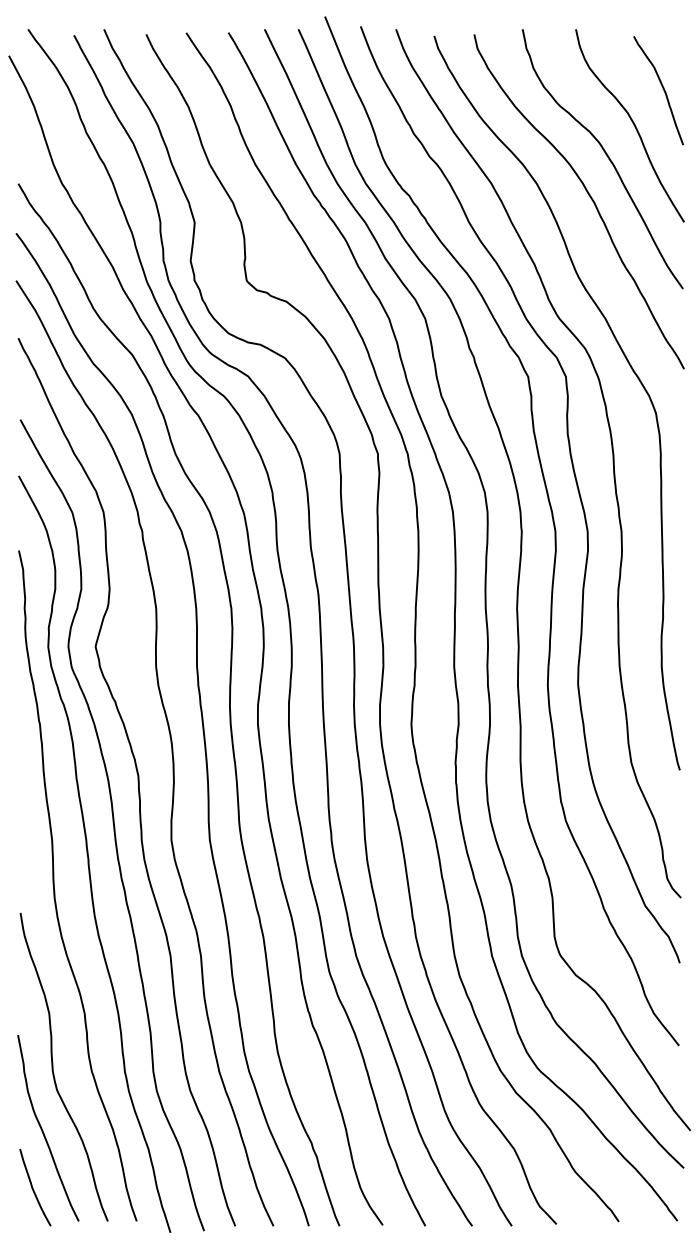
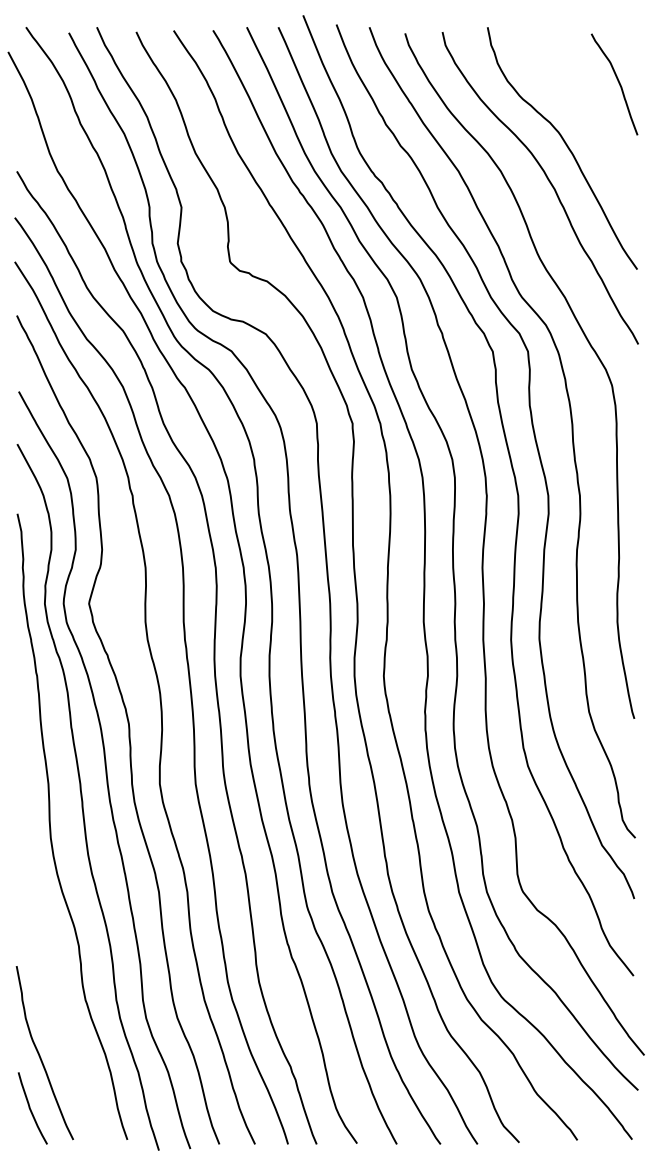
curve: (632, 123) -> (590, 115), removed
curve: (53, 1066) -> (49, 995), removed

